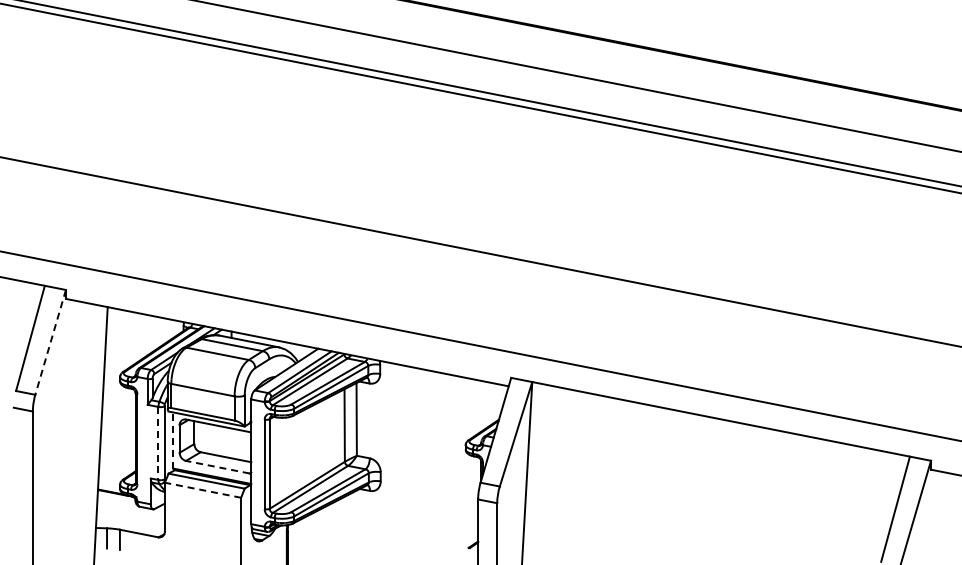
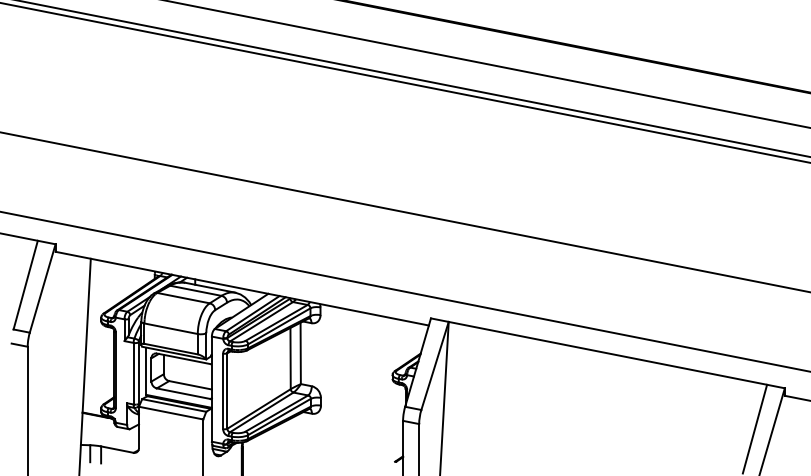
line: (50, 342) -> (42, 288), dashed -> solid
line: (173, 440) -> (146, 371), dashed -> solid
line: (158, 443) -> (133, 373), dashed -> solid
line: (217, 467) -> (183, 393), dashed -> solid
line: (203, 490) -> (171, 413), dashed -> solid

